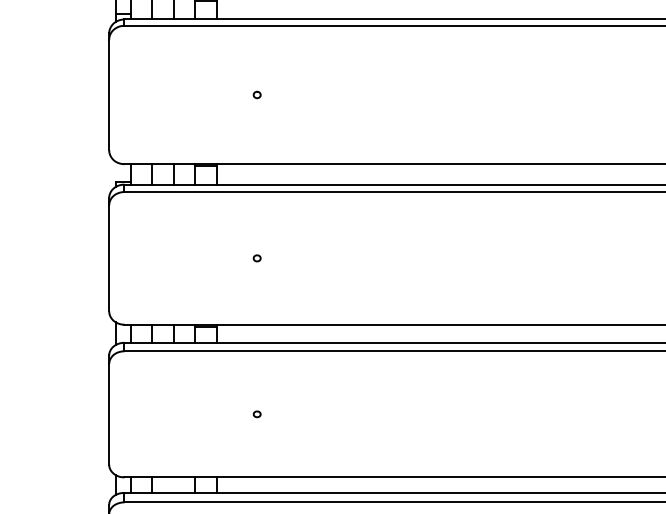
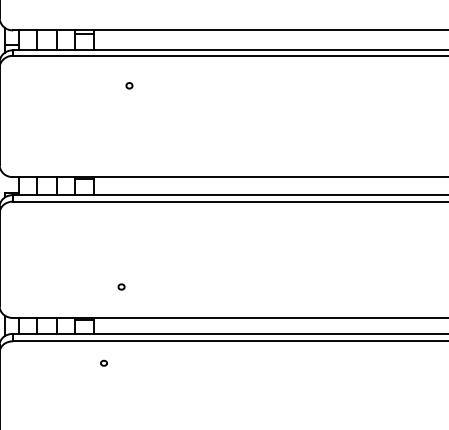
part: (256, 94) -> (128, 85), moved
part: (256, 258) -> (120, 287), moved
part: (256, 414) -> (103, 363), moved

